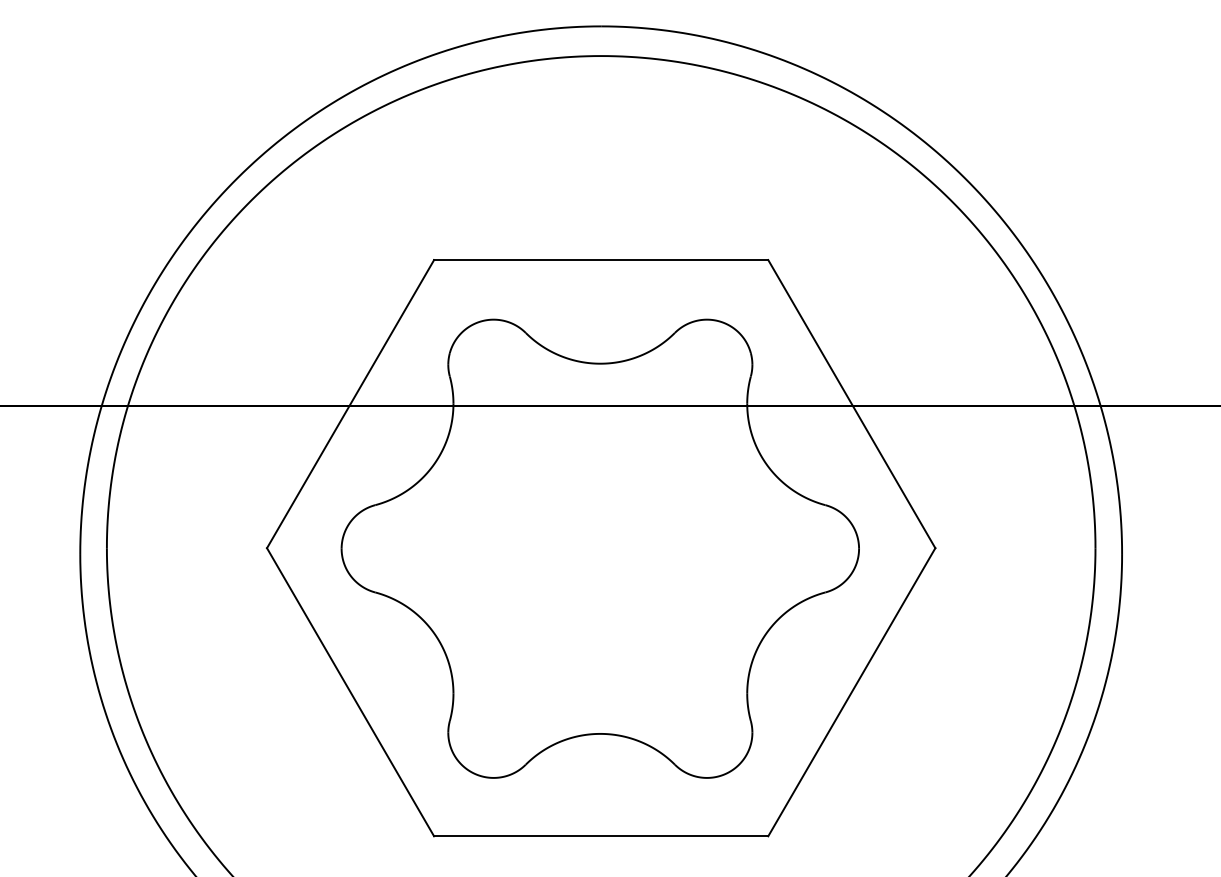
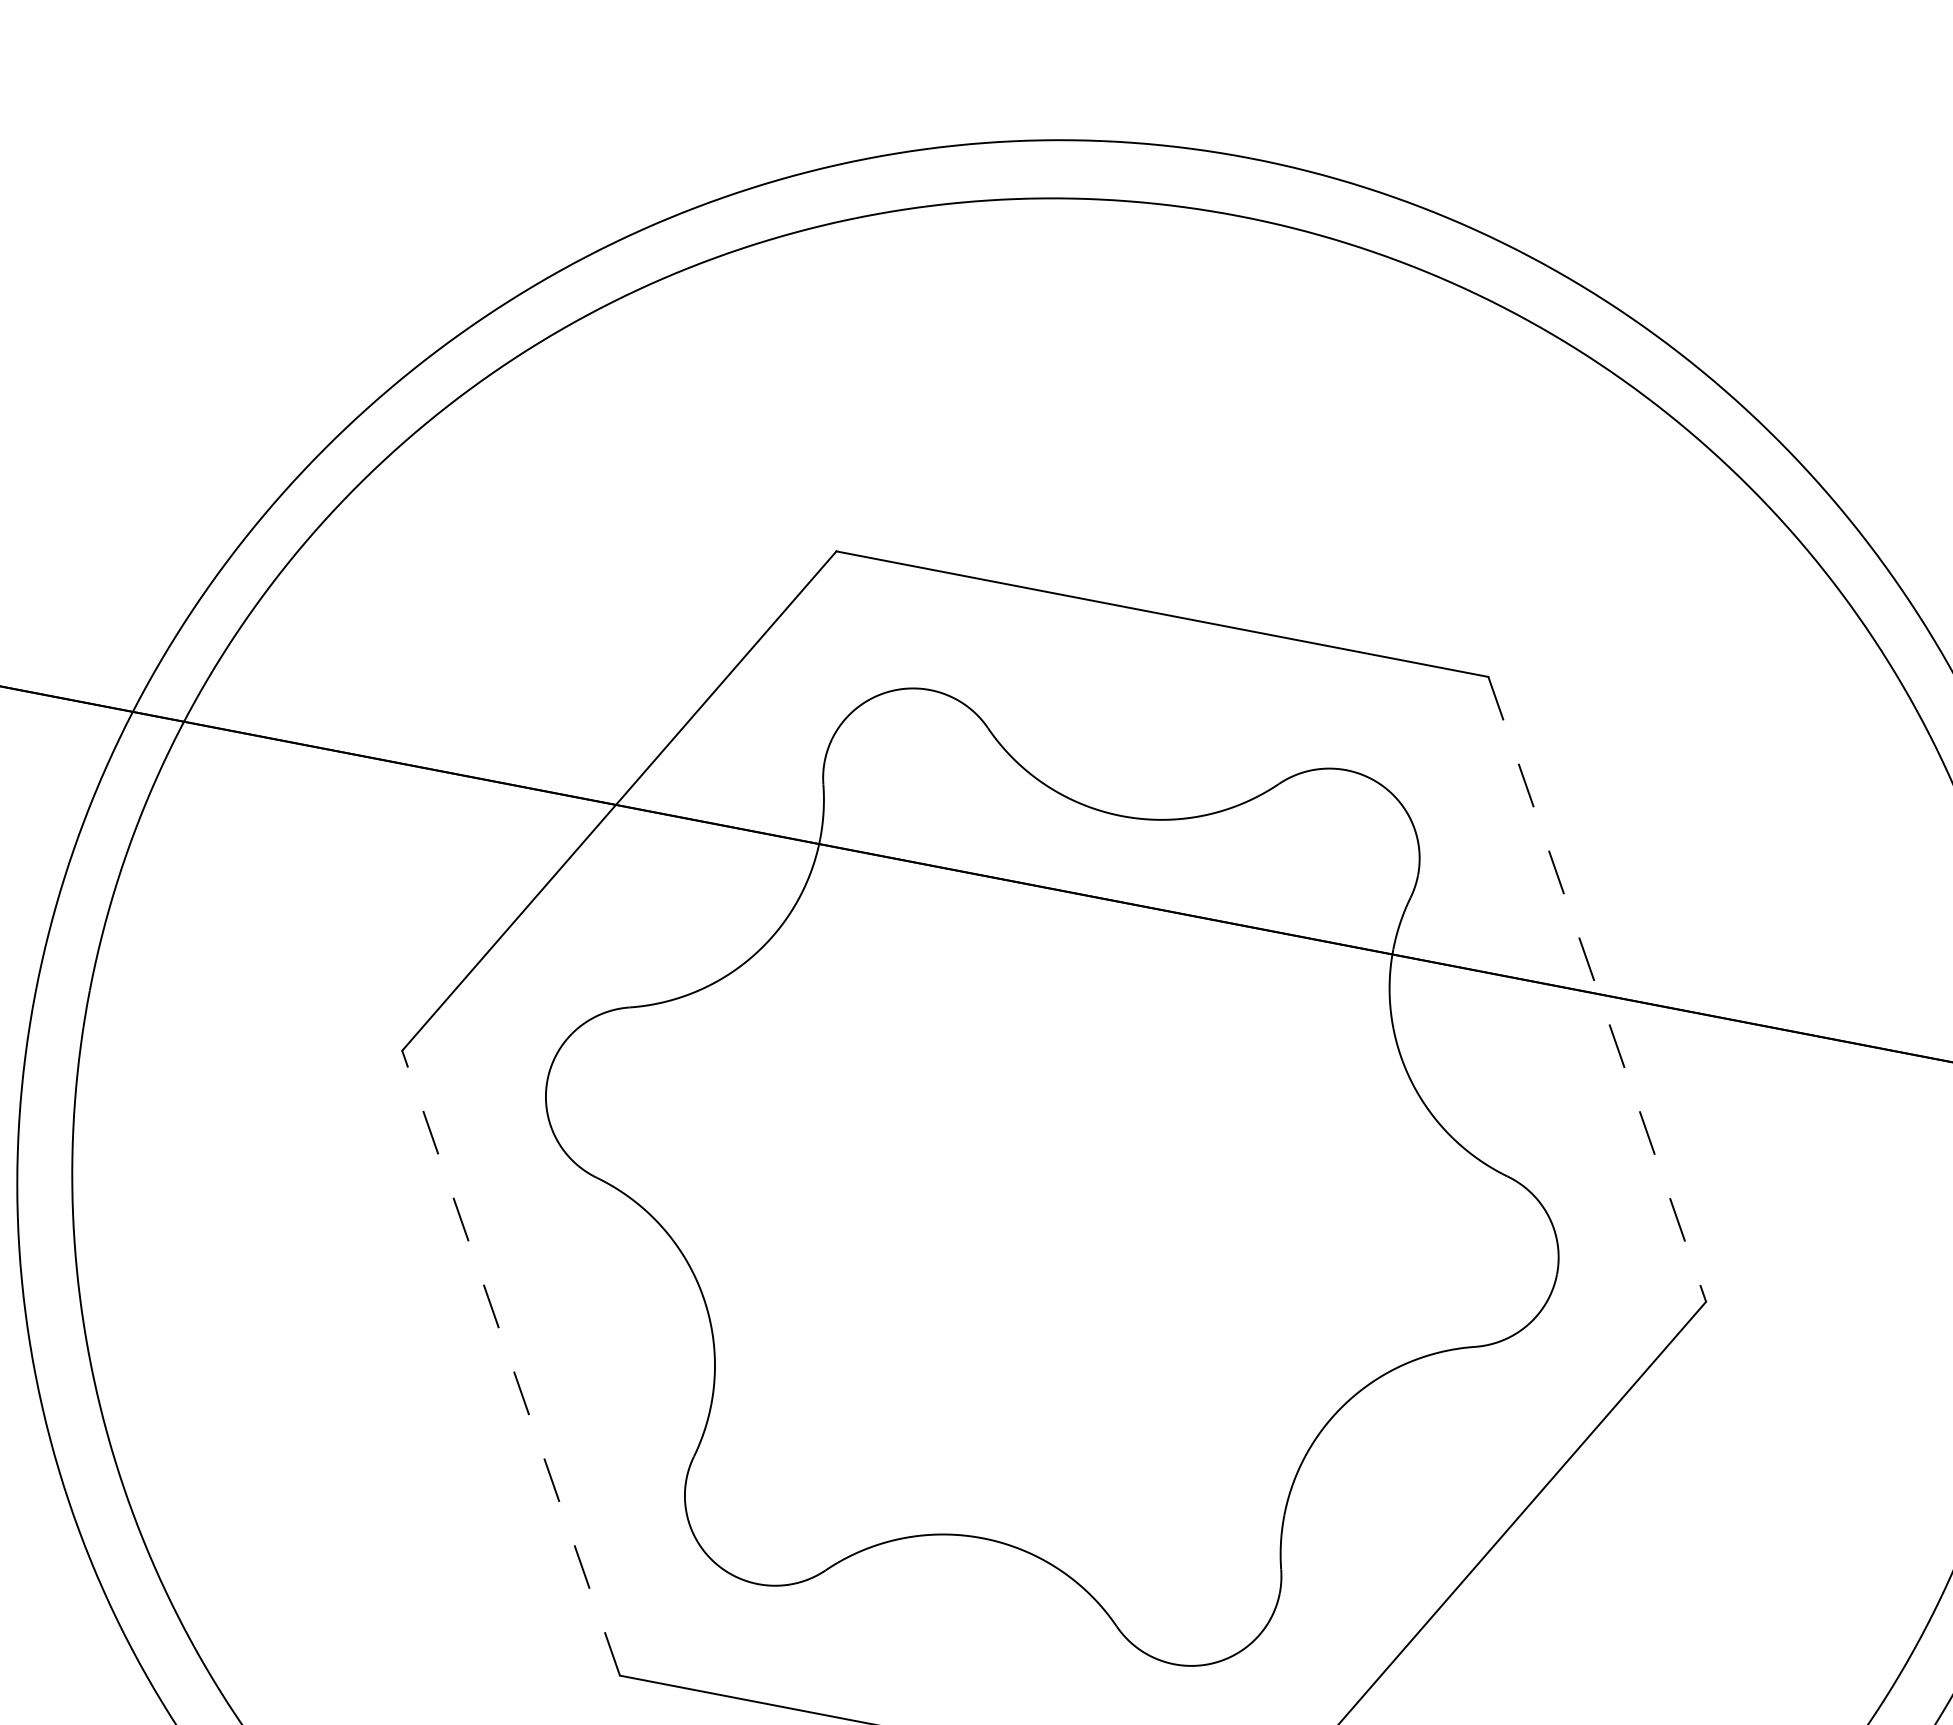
line: (851, 404) -> (1596, 990), solid -> dashed
line: (350, 692) -> (510, 1363), solid -> dashed

